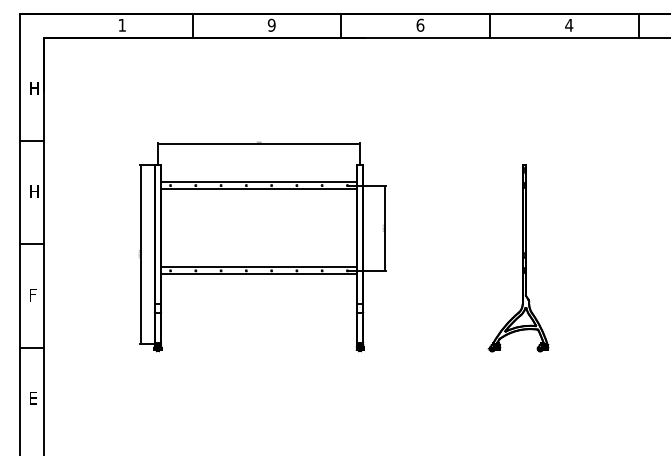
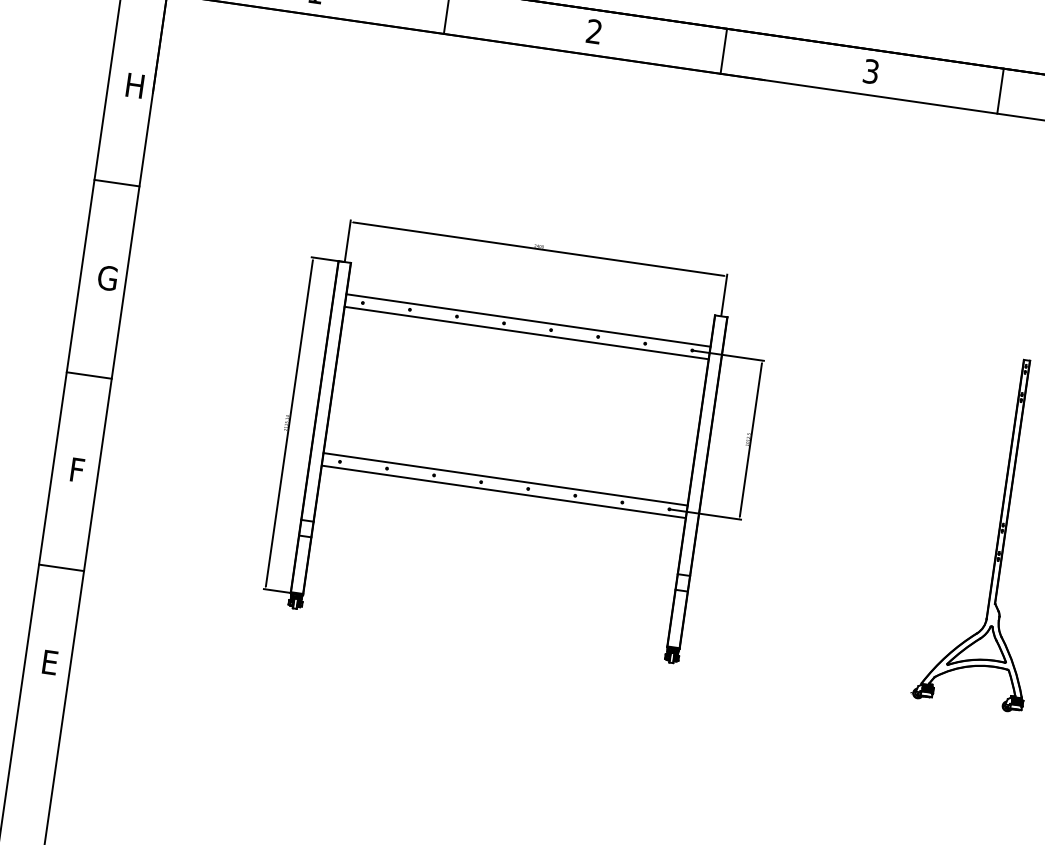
text: (271, 24) -> (594, 30), 9 -> 2
text: (420, 24) -> (871, 70), 6 -> 3
text: (34, 191) -> (107, 277), H -> G

